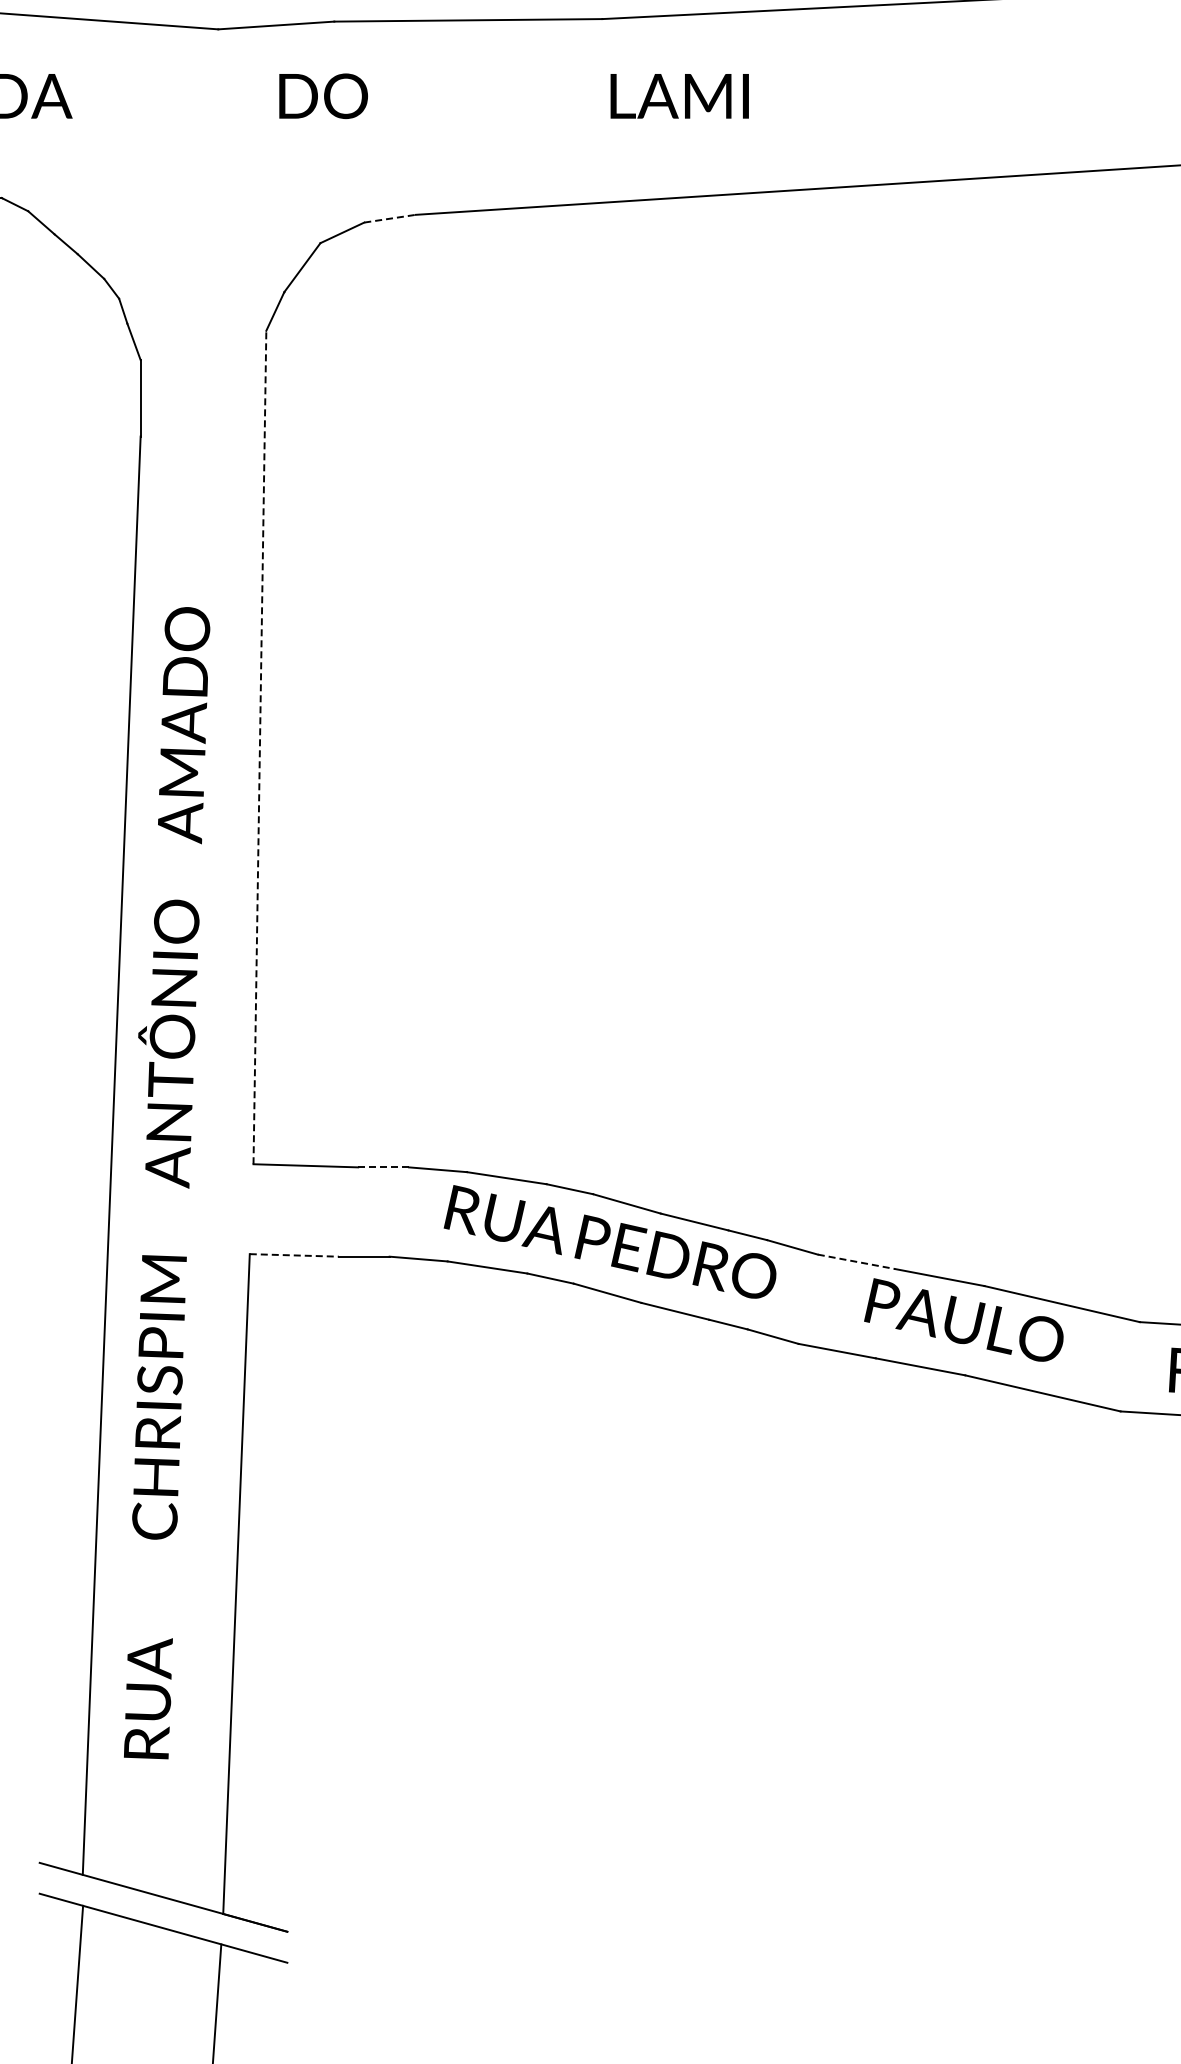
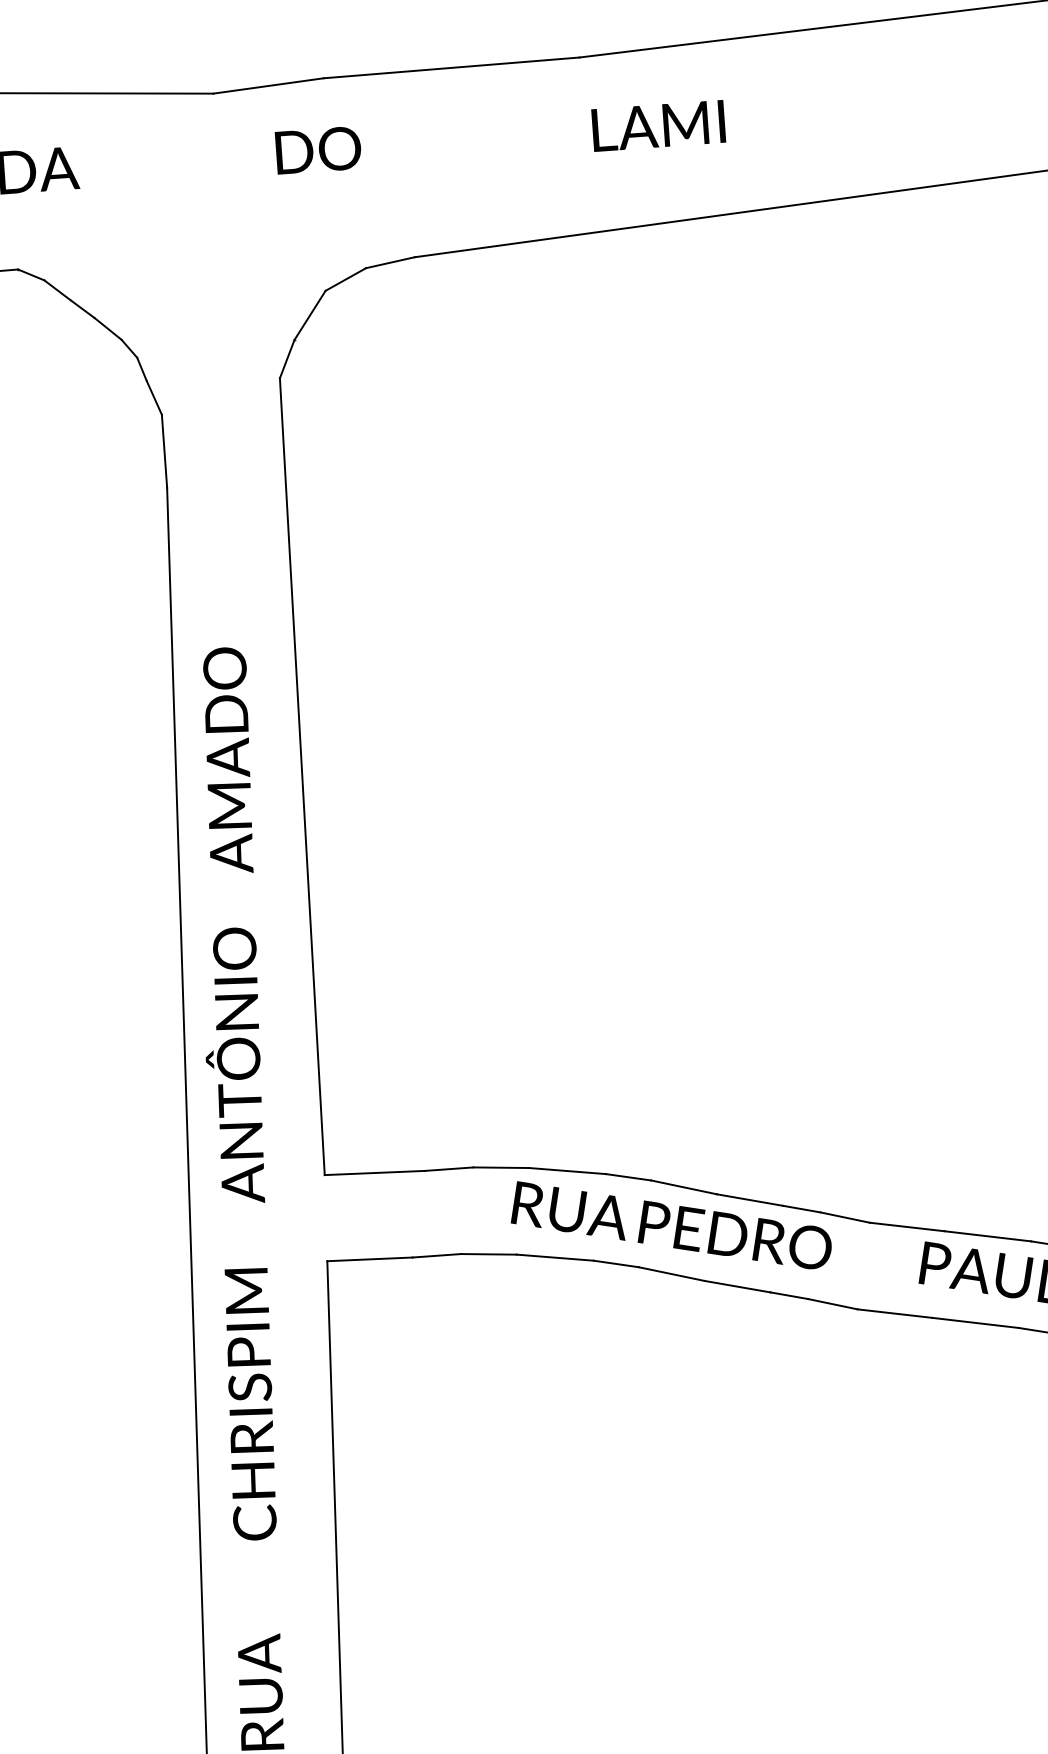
line: (390, 218) -> (390, 262), dashed -> solid
line: (259, 747) -> (301, 776), dashed -> solid
line: (384, 1167) -> (450, 1169), dashed -> solid
line: (294, 1255) -> (370, 1259), dashed -> solid
line: (857, 1261) -> (908, 1226), dashed -> solid

